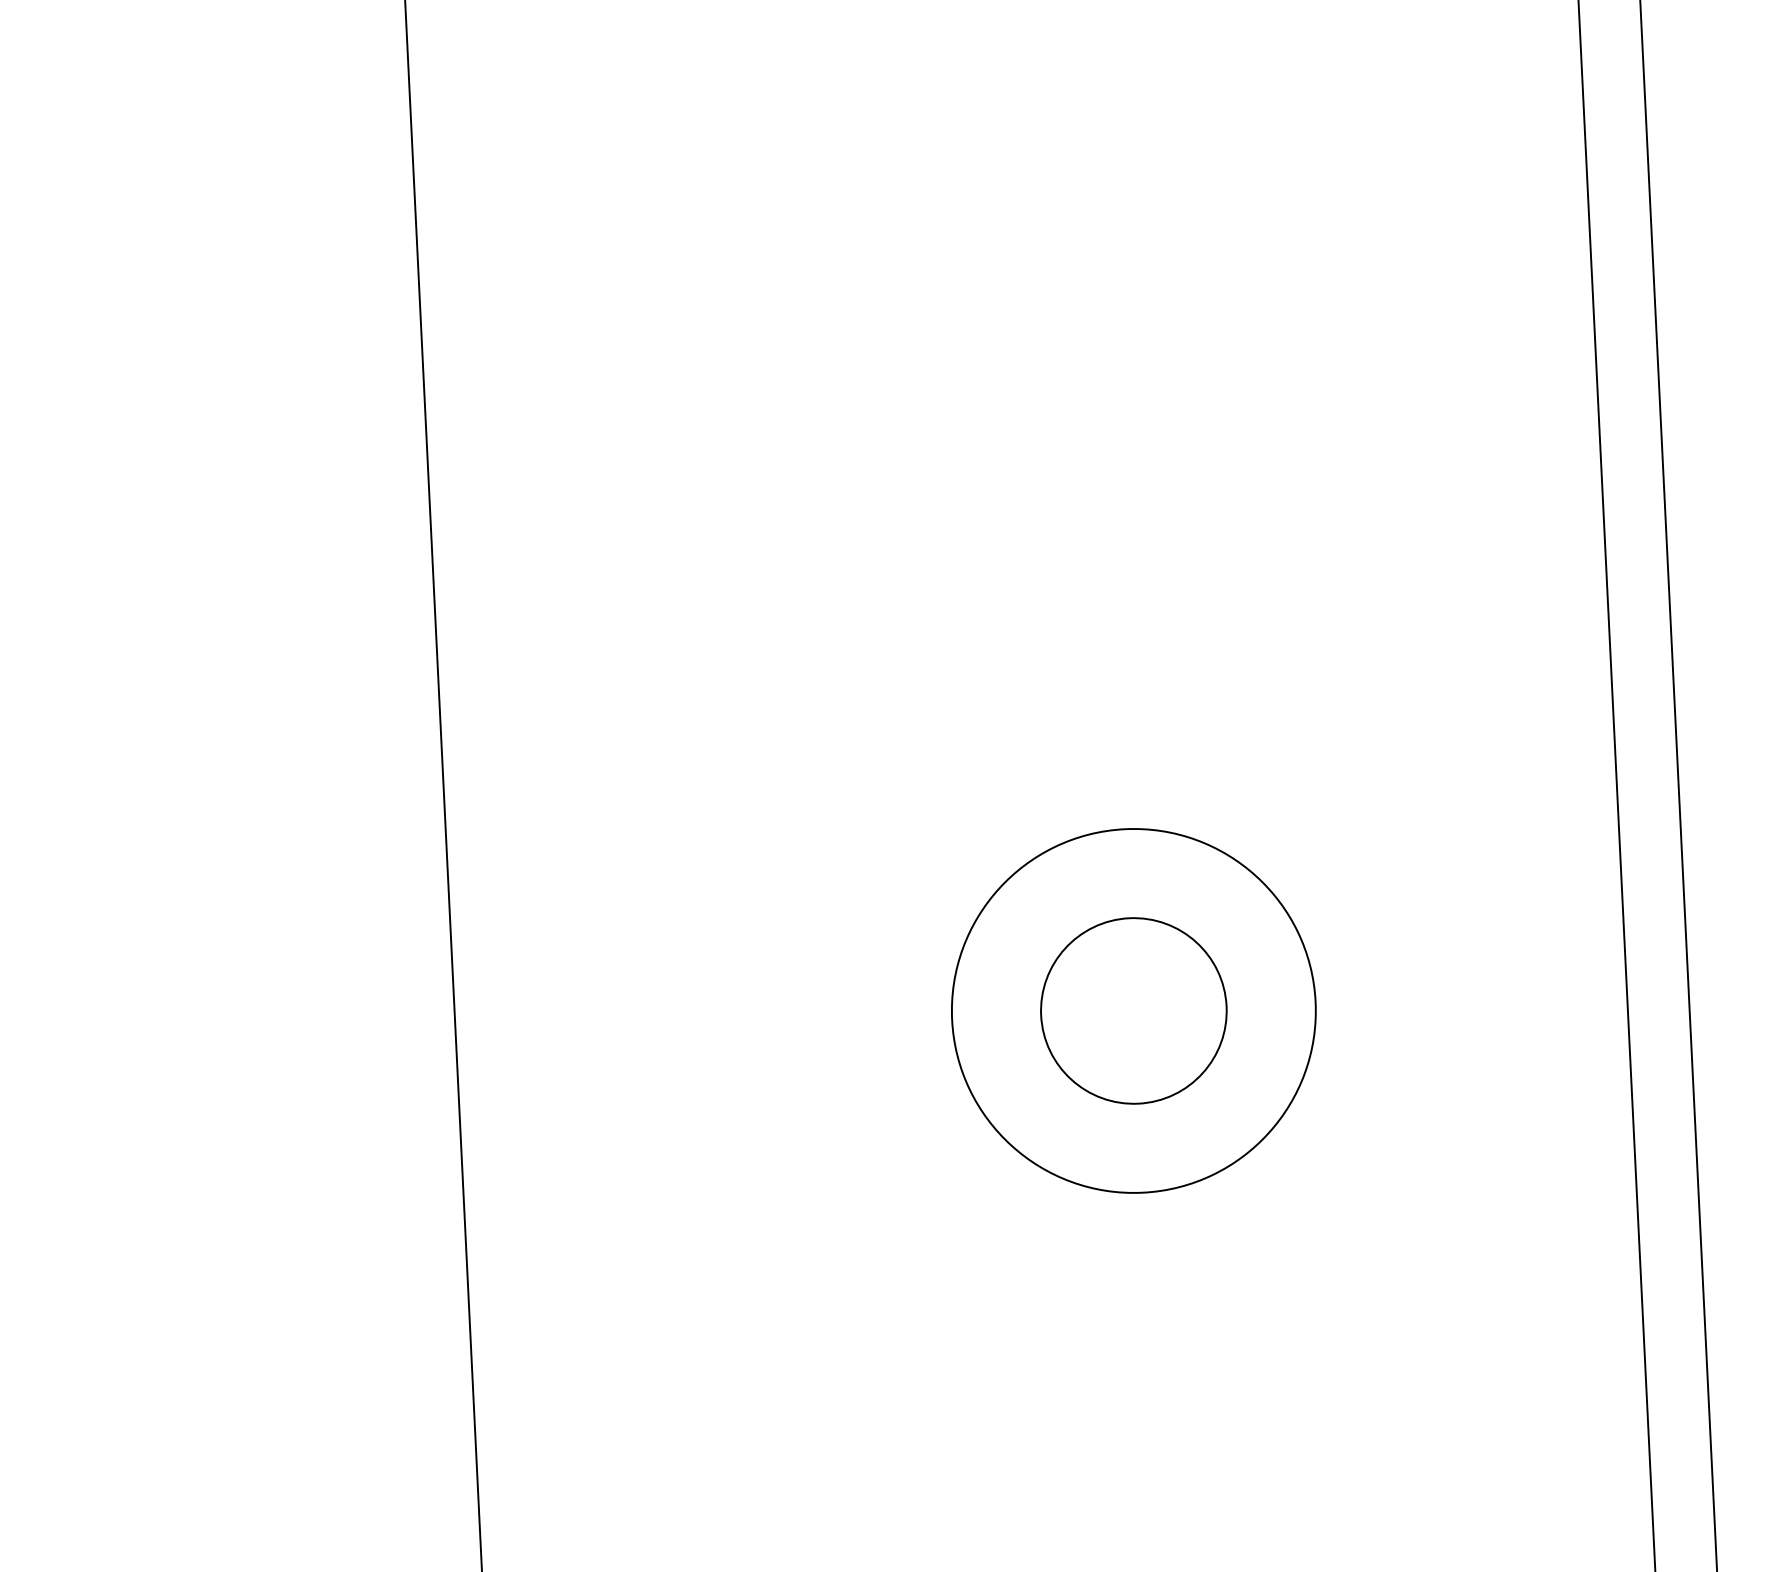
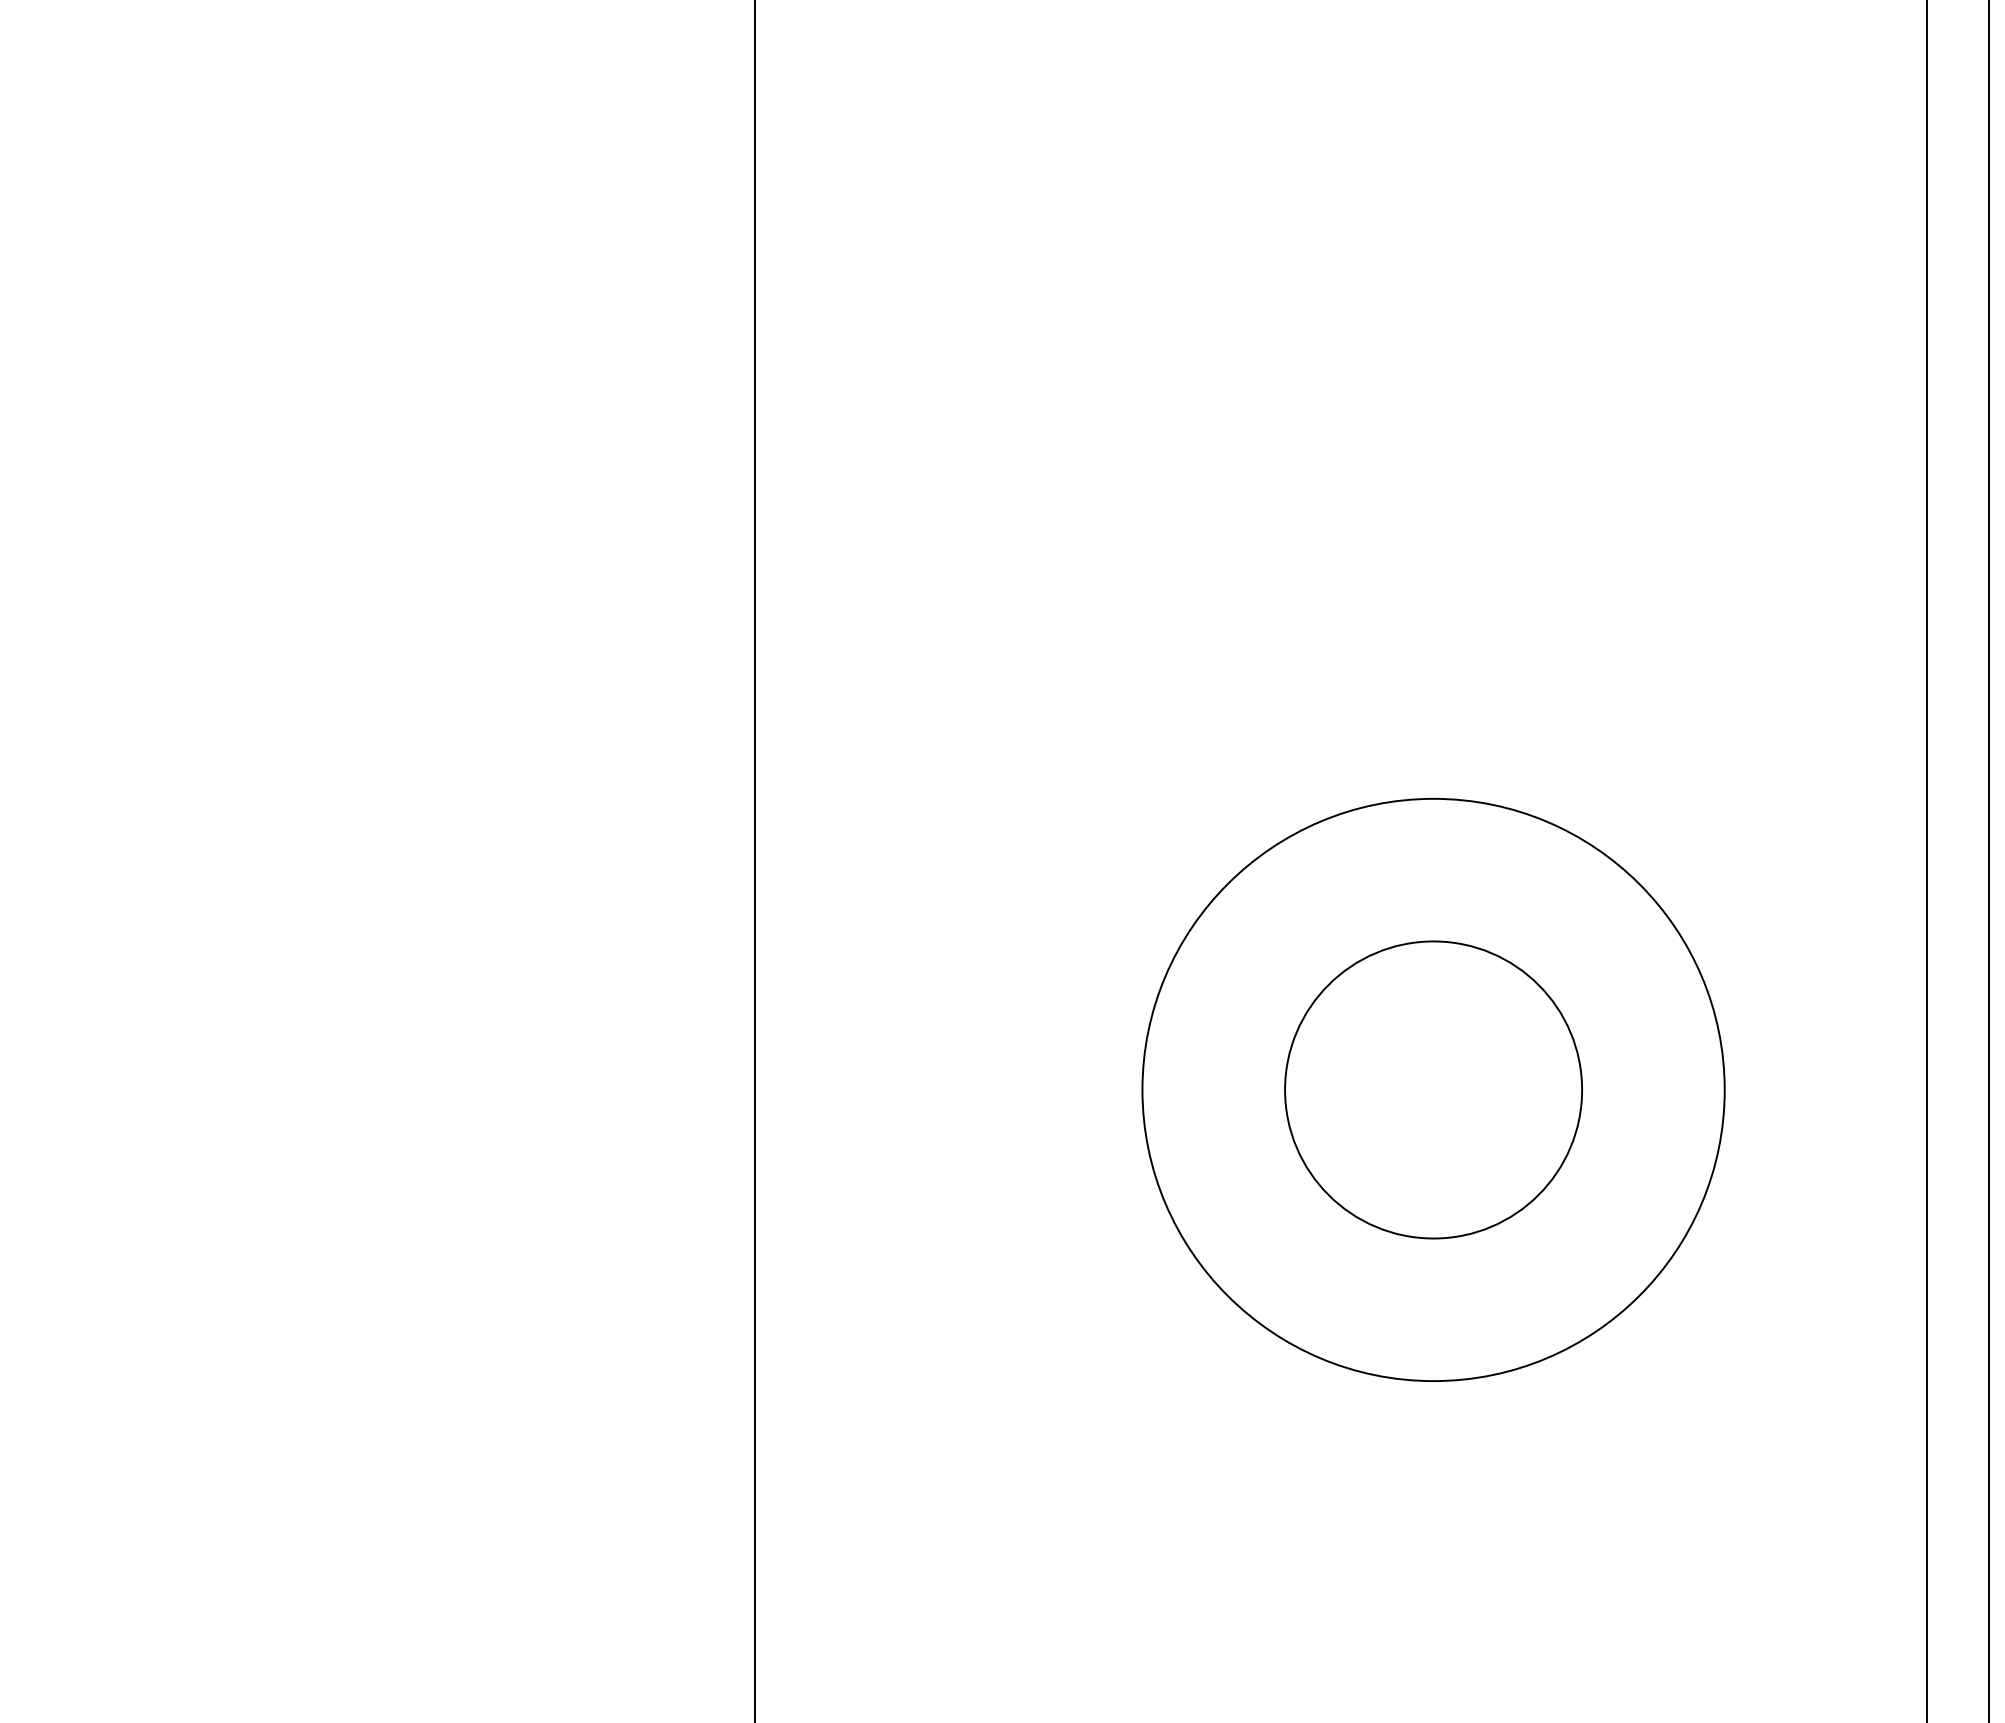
circle: (1133, 1010) -> (1433, 1089), size x1.6
circle: (1133, 1010) -> (1433, 1089), size x1.6

